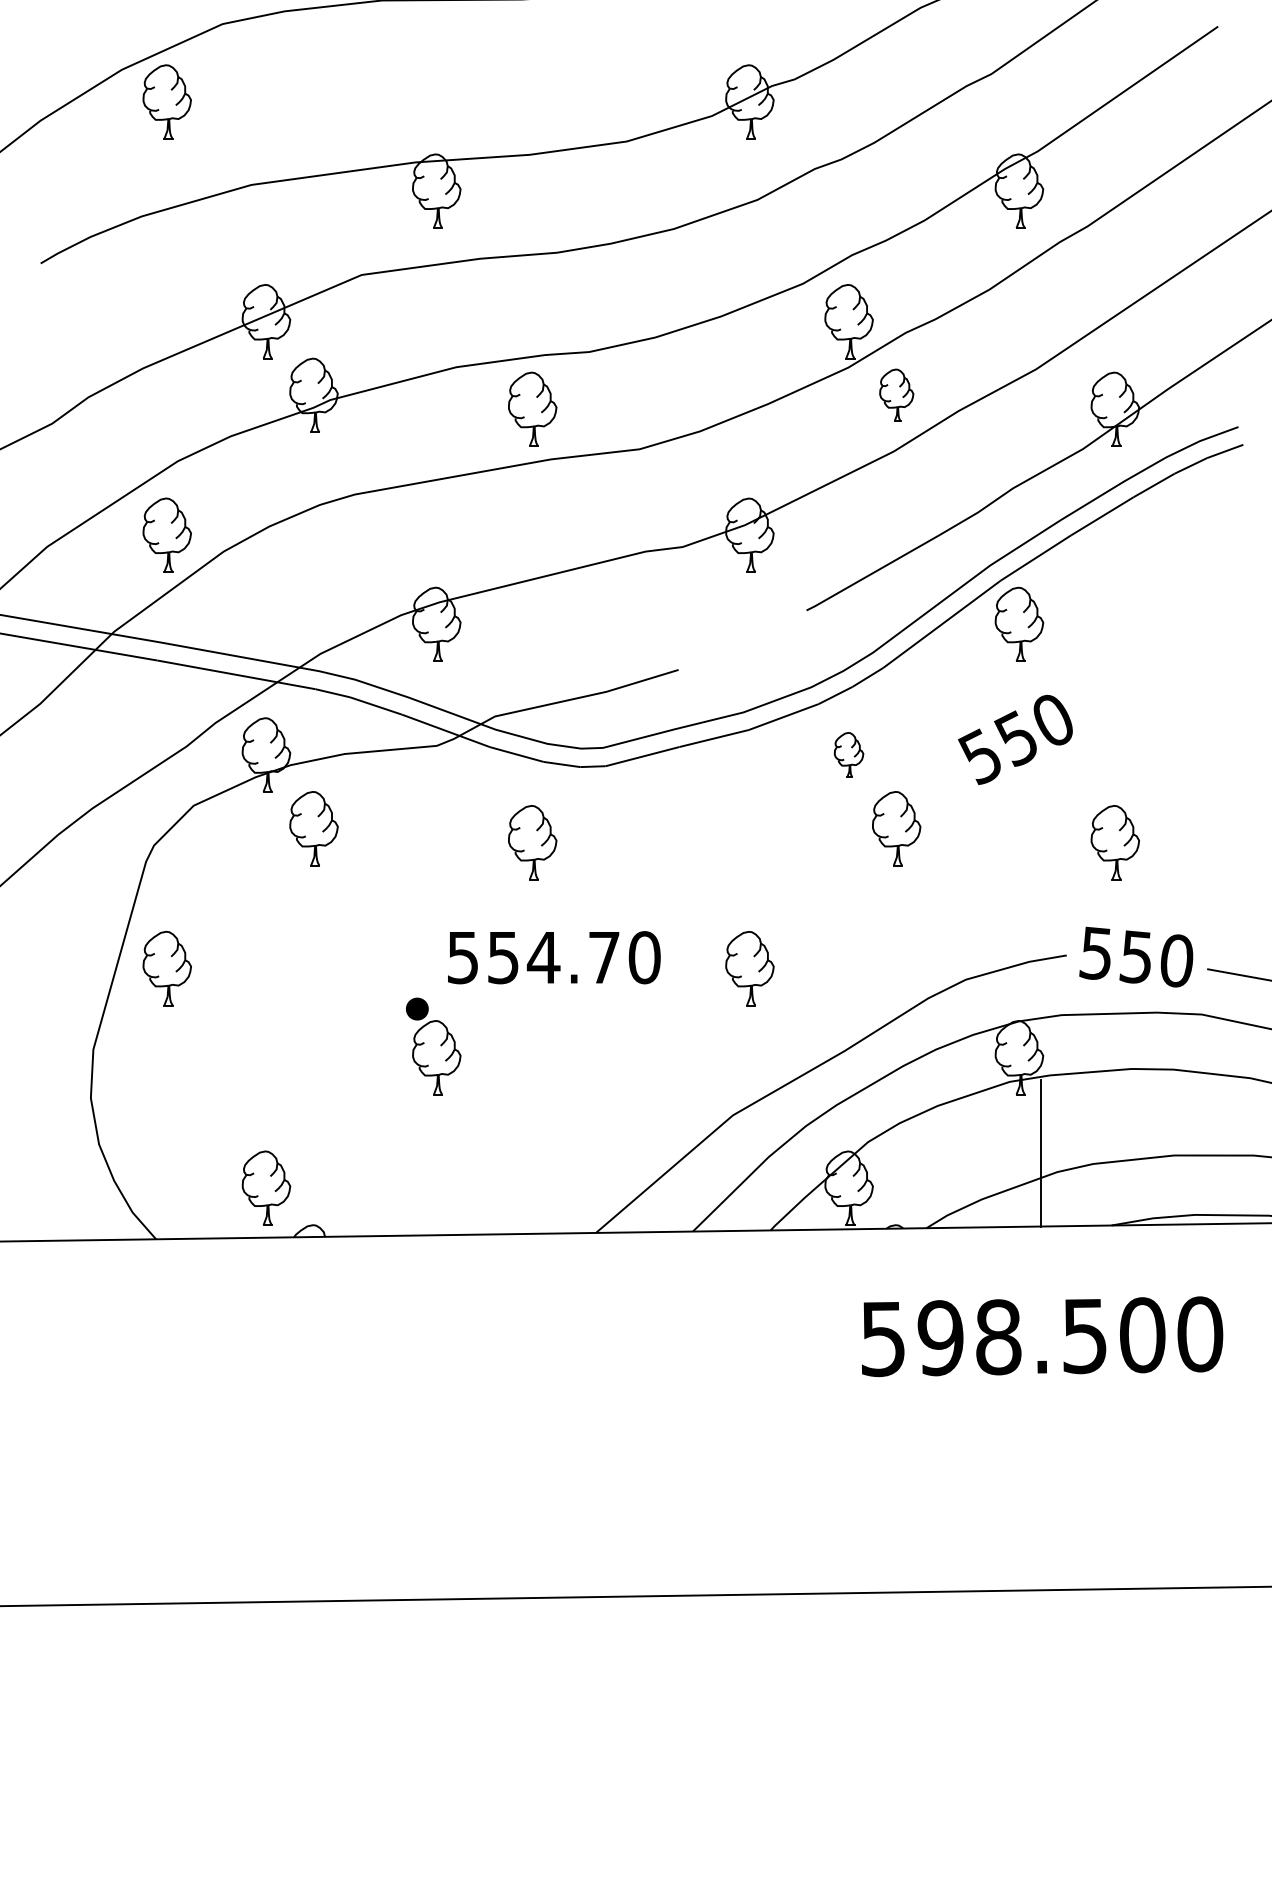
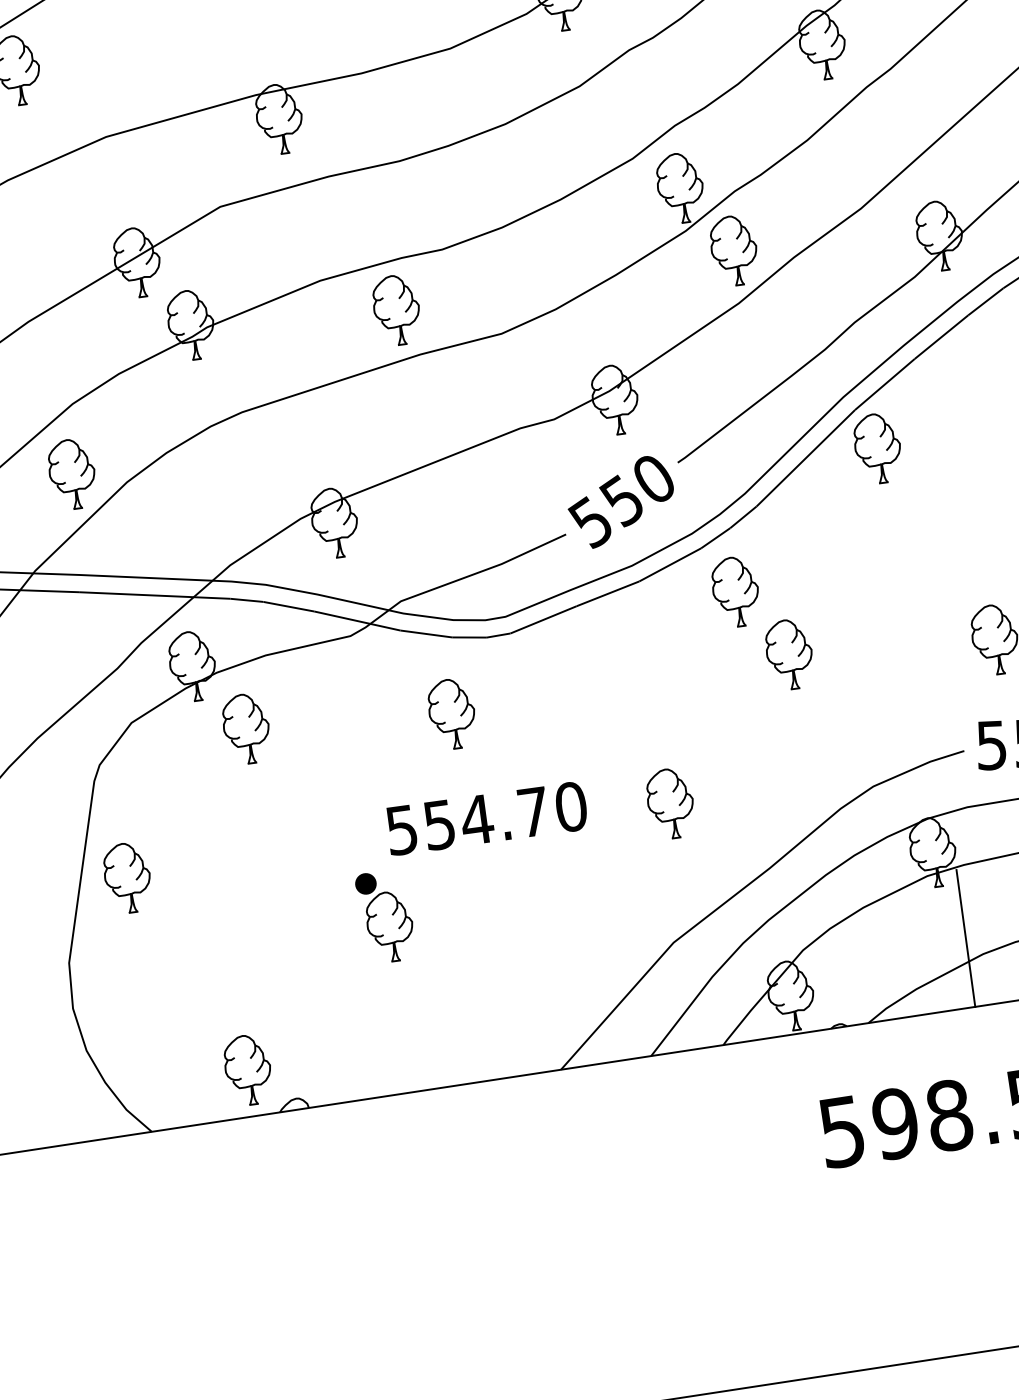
part: (896, 394) -> (734, 249), size x1.43
text: (1015, 739) -> (621, 501), moved
part: (848, 754) -> (735, 591), size x1.67

